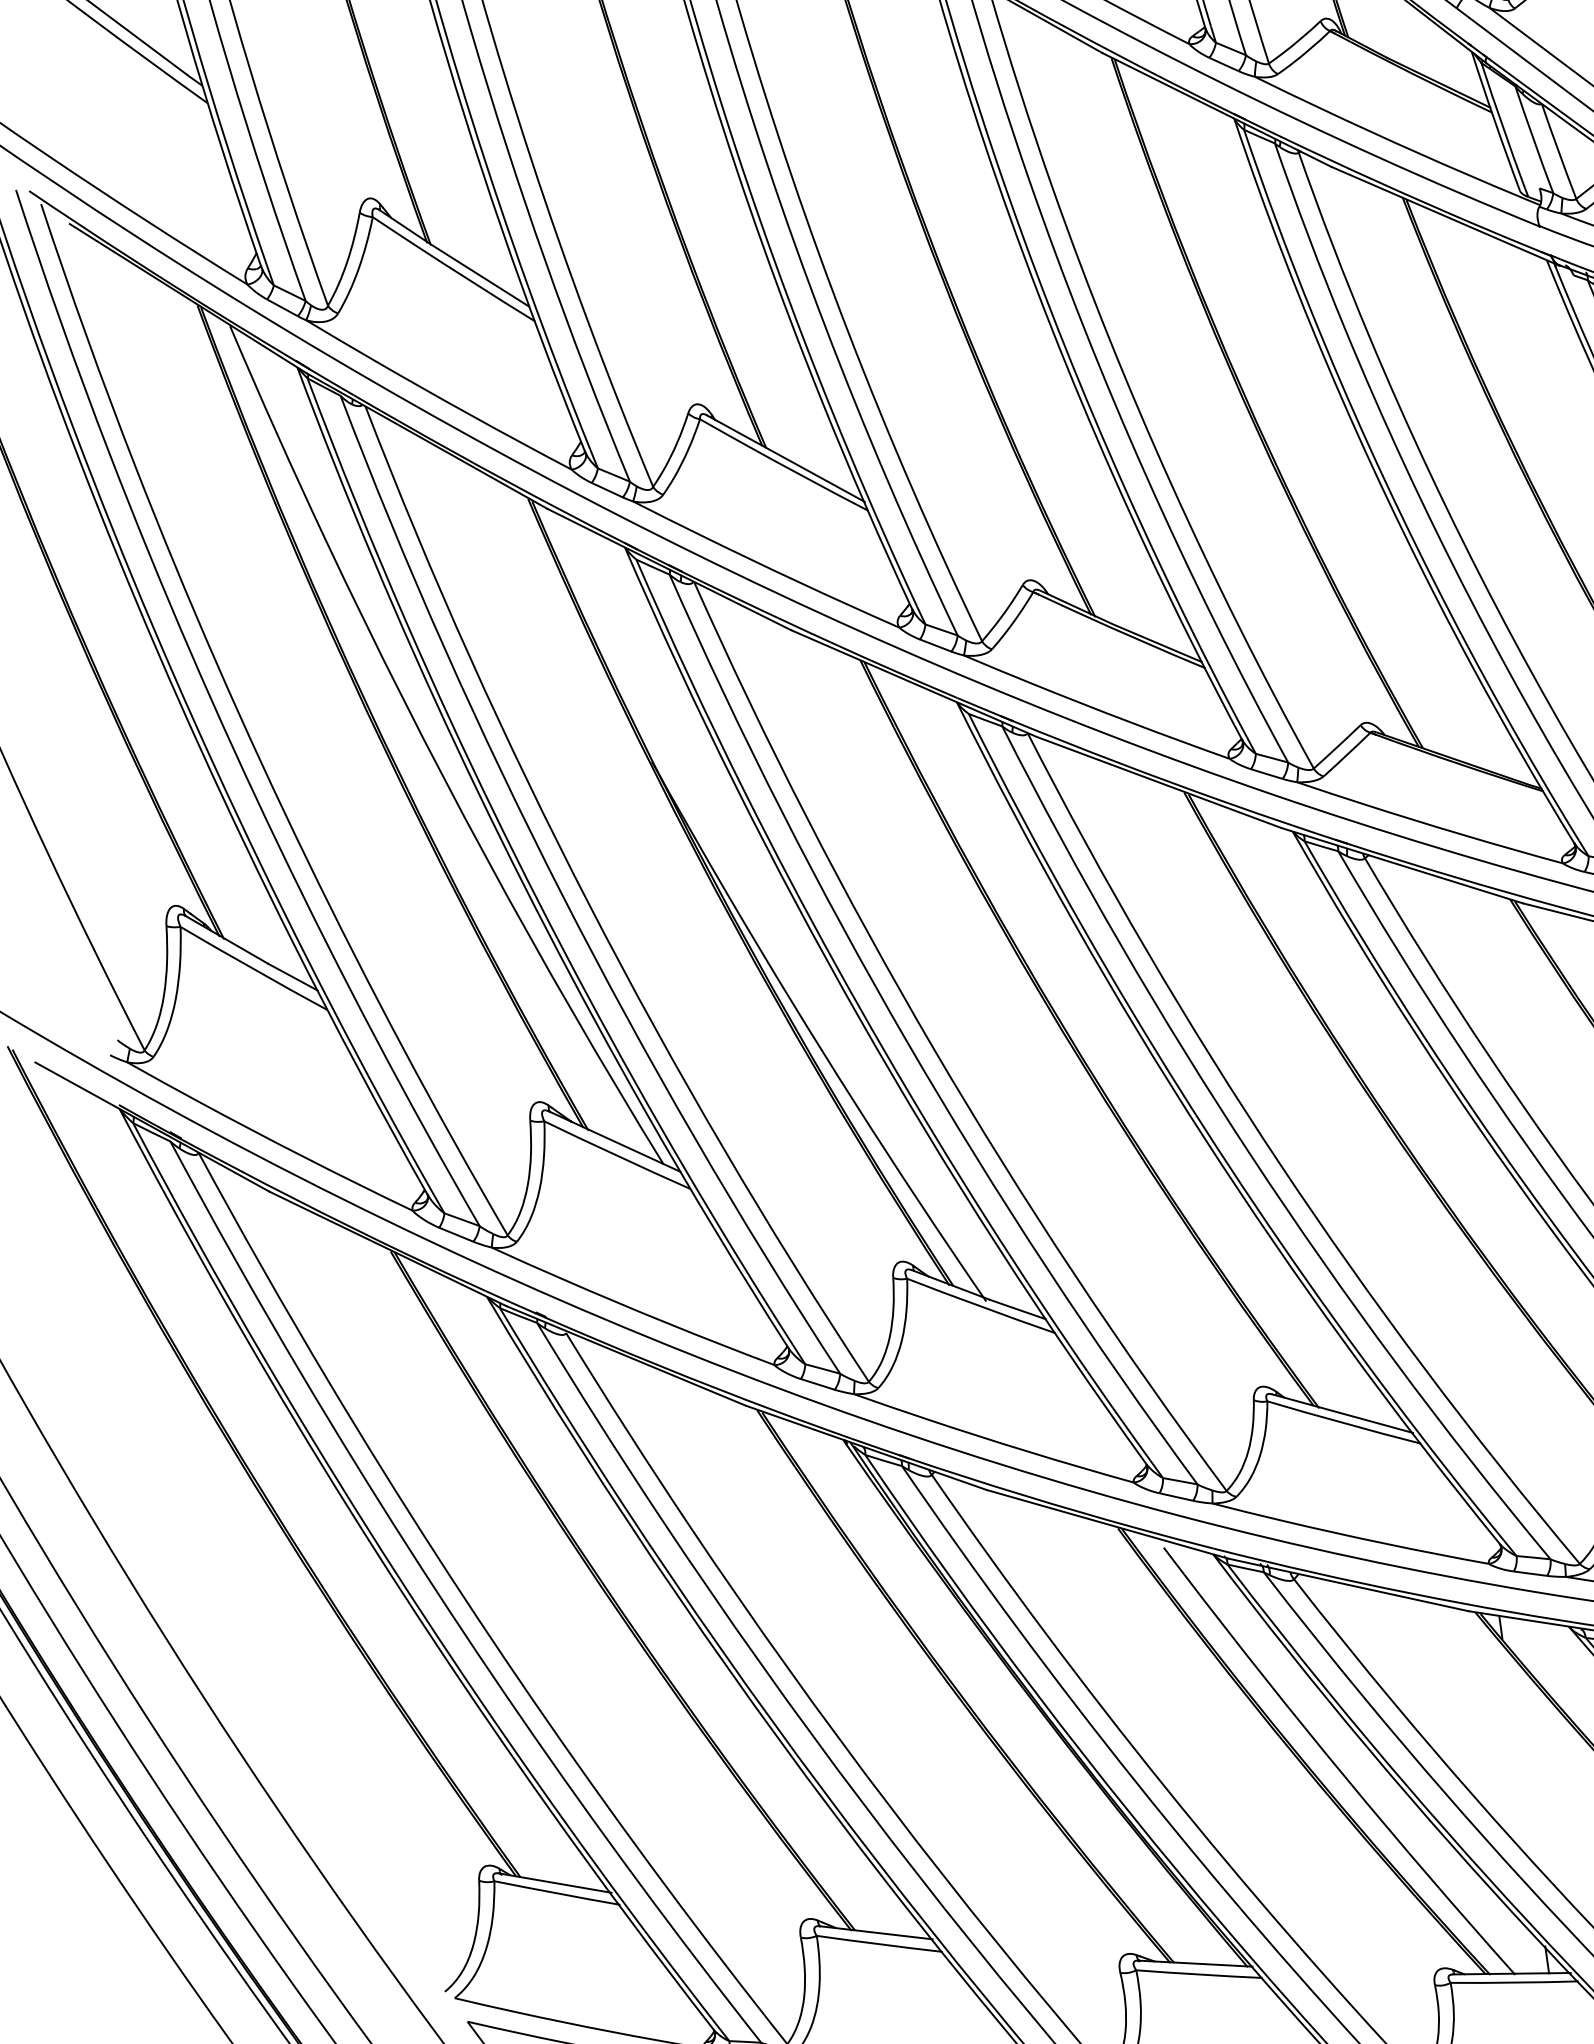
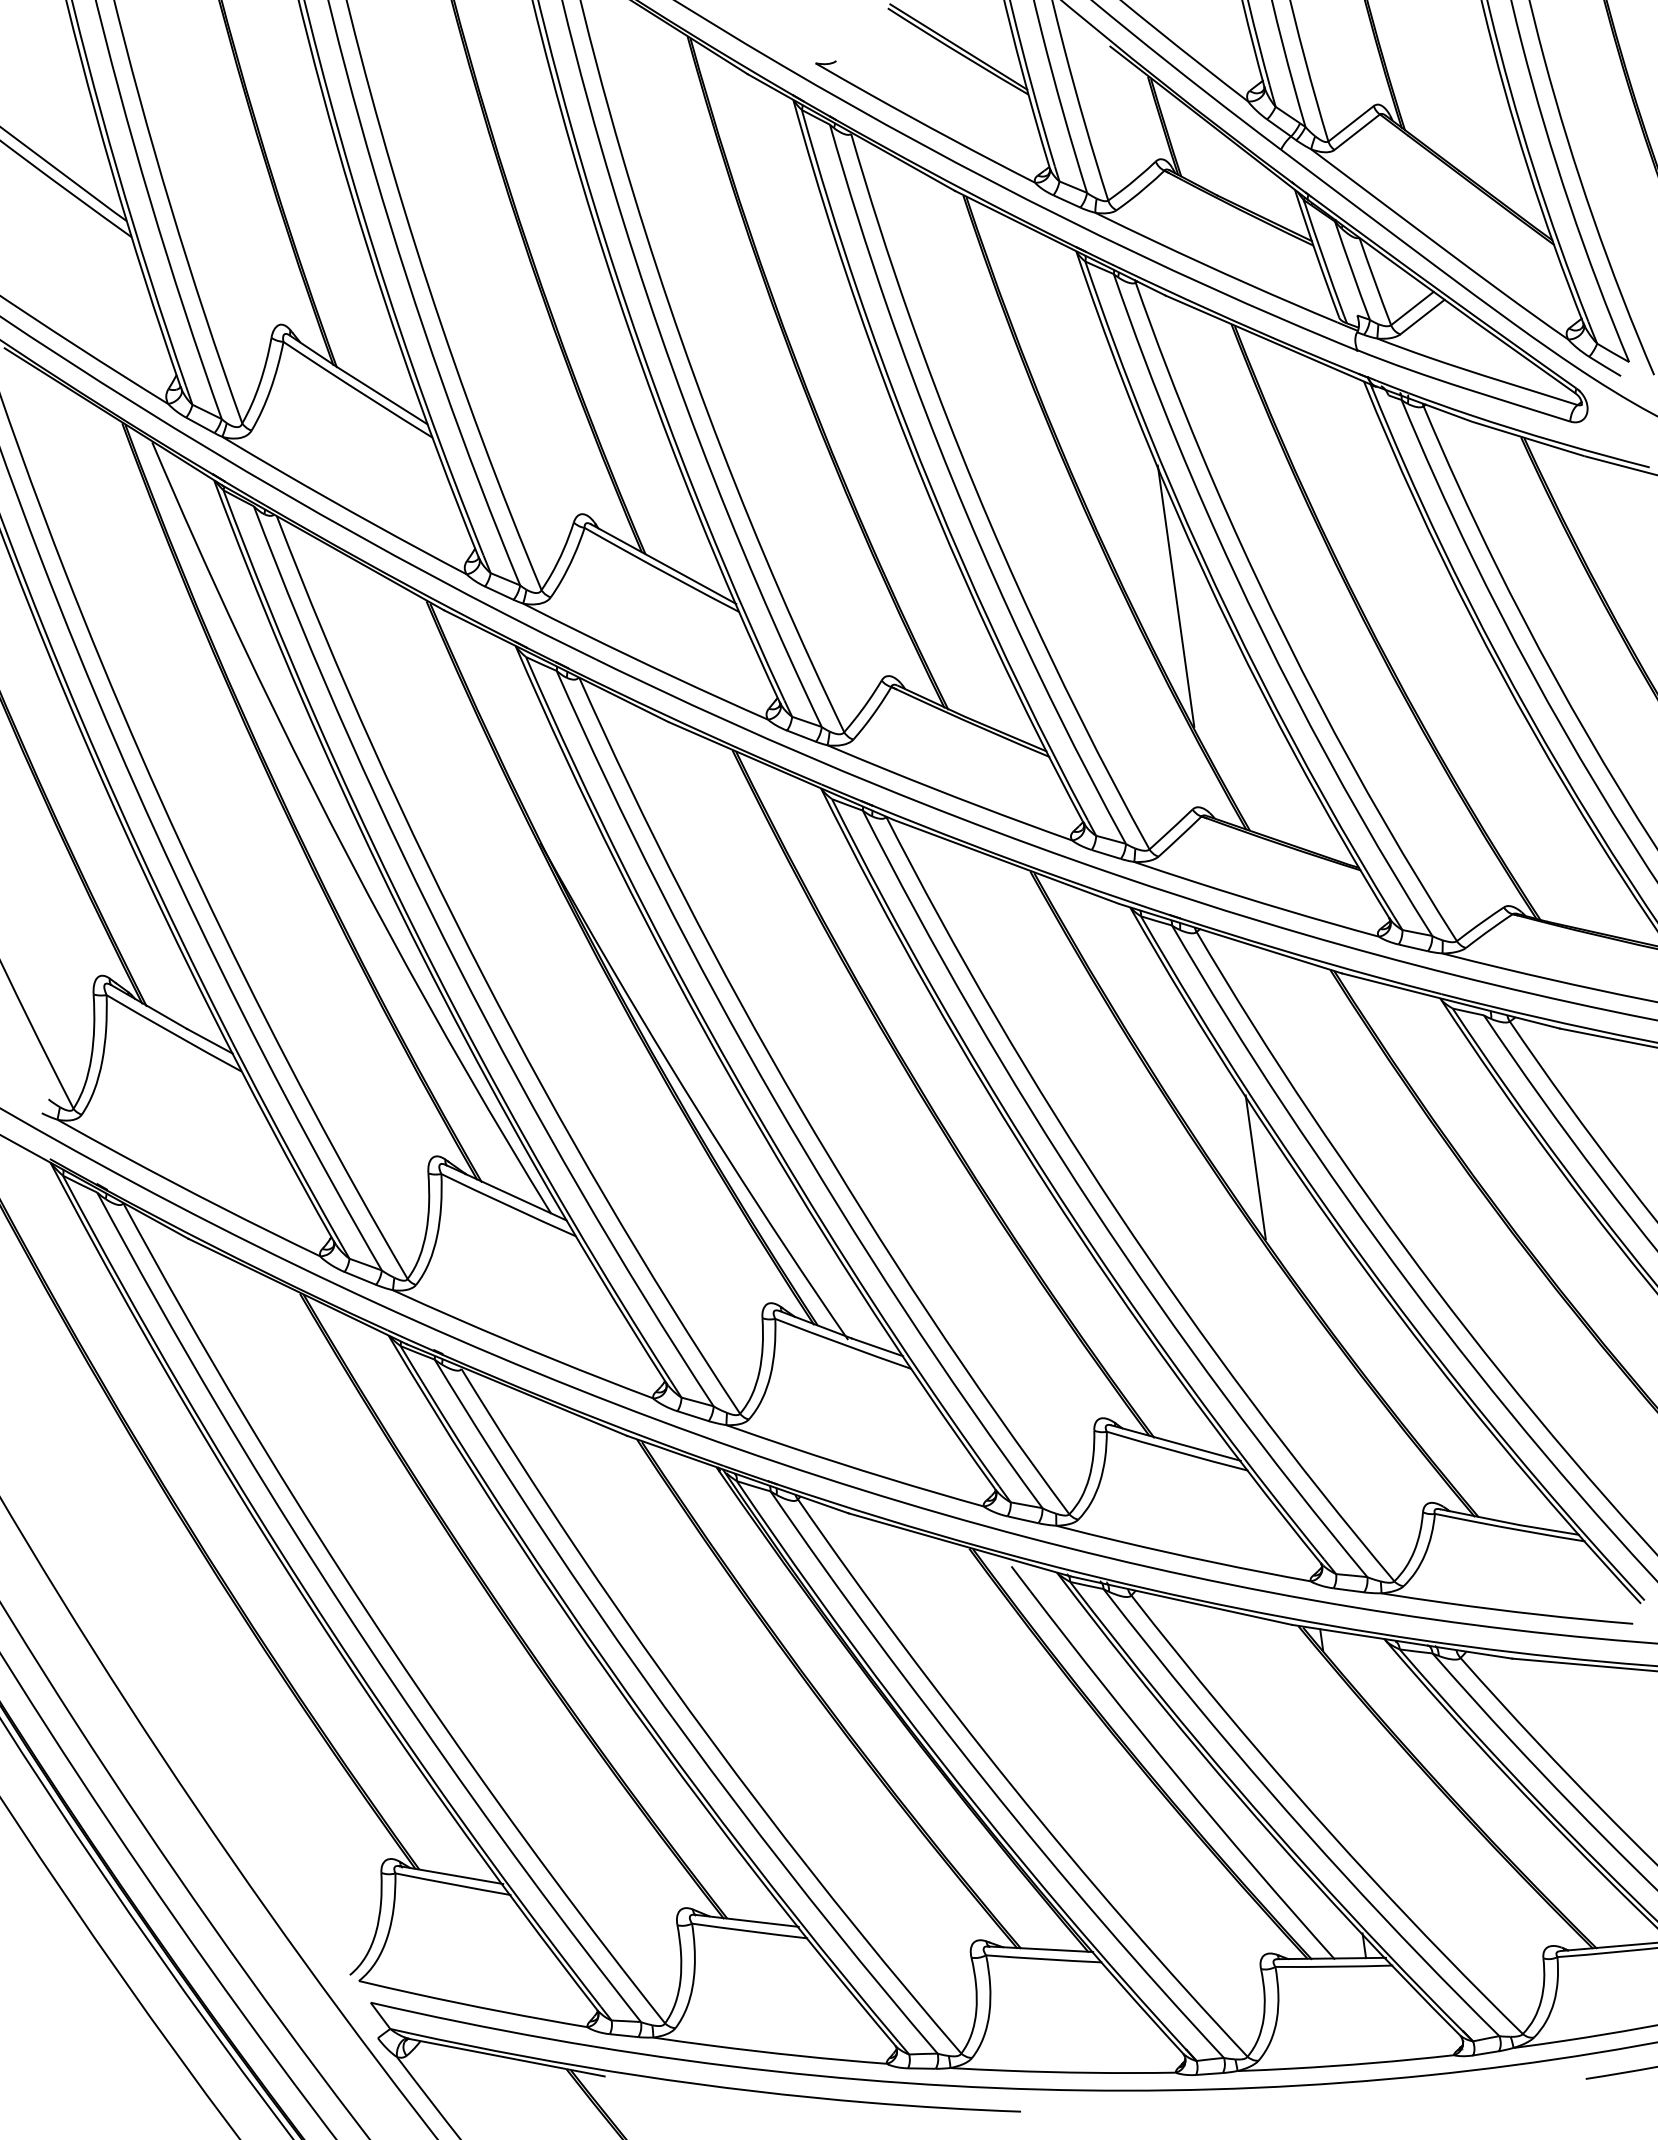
line: (1342, 492) -> (1175, 595), added
line: (1428, 1114) -> (1255, 1167), added

